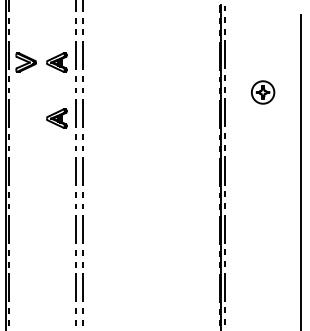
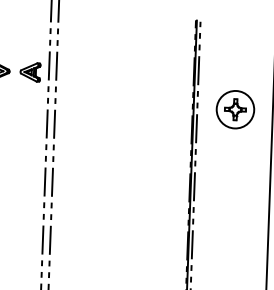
part: (262, 92) -> (234, 109), size x1.67
part: (56, 118) -> (27, 128), removed

